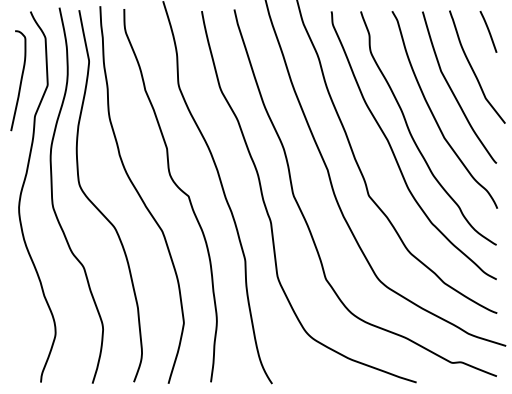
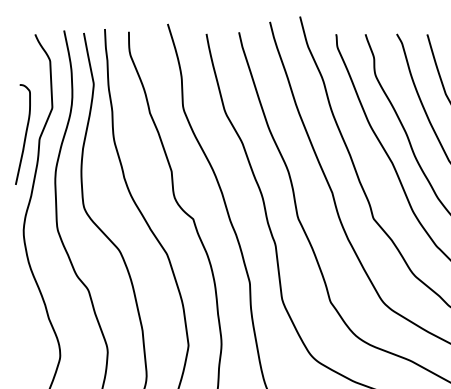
curve: (20, 80) -> (25, 134), moved

